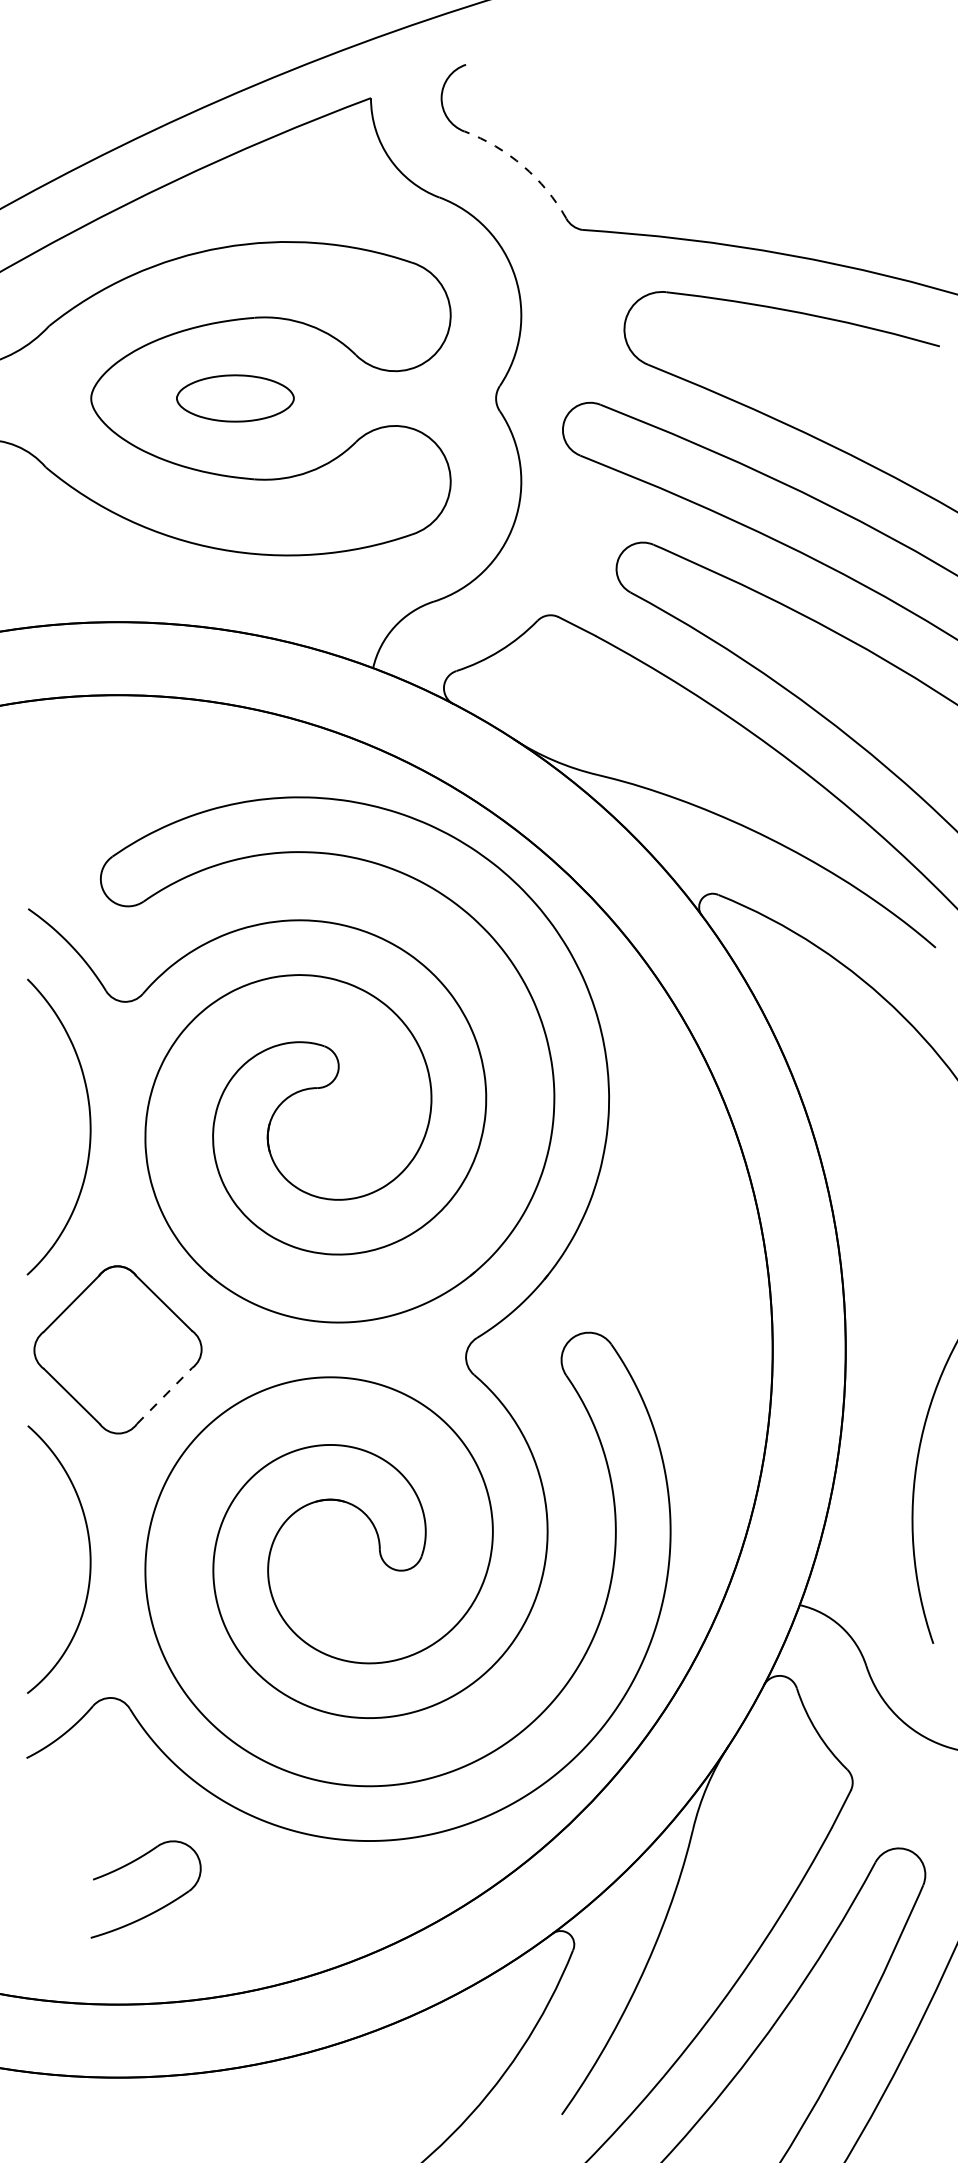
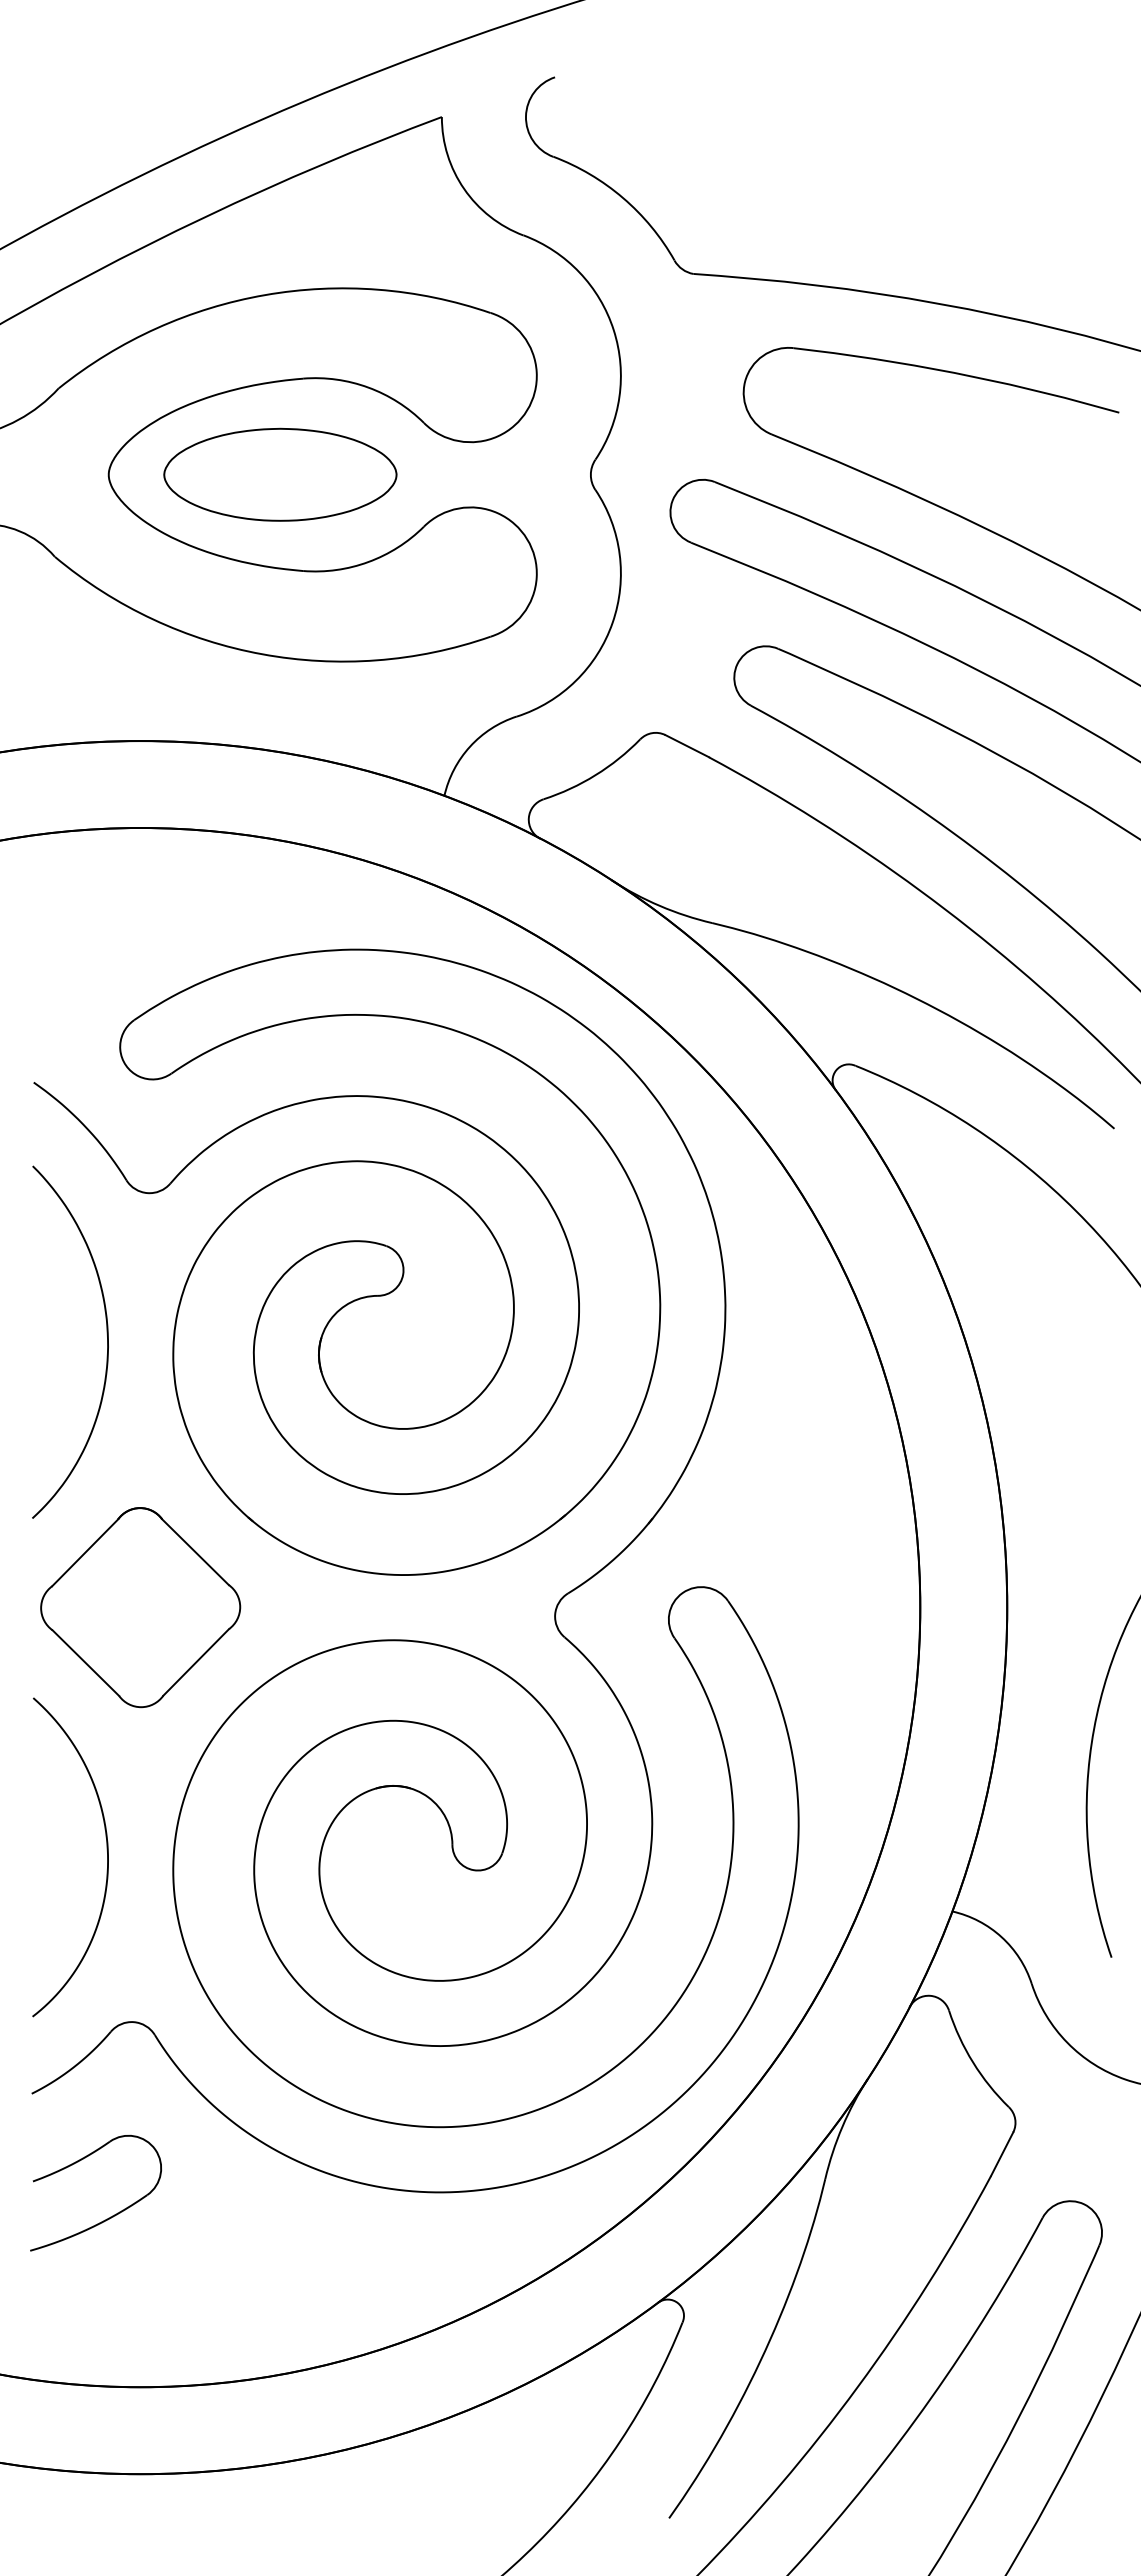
arc: (523, 165) -> (623, 197), dashed -> solid
part: (235, 398) -> (280, 474), size x1.67
line: (164, 1396) -> (196, 1662), dashed -> solid
part: (156, 1909) -> (108, 2217), moved

